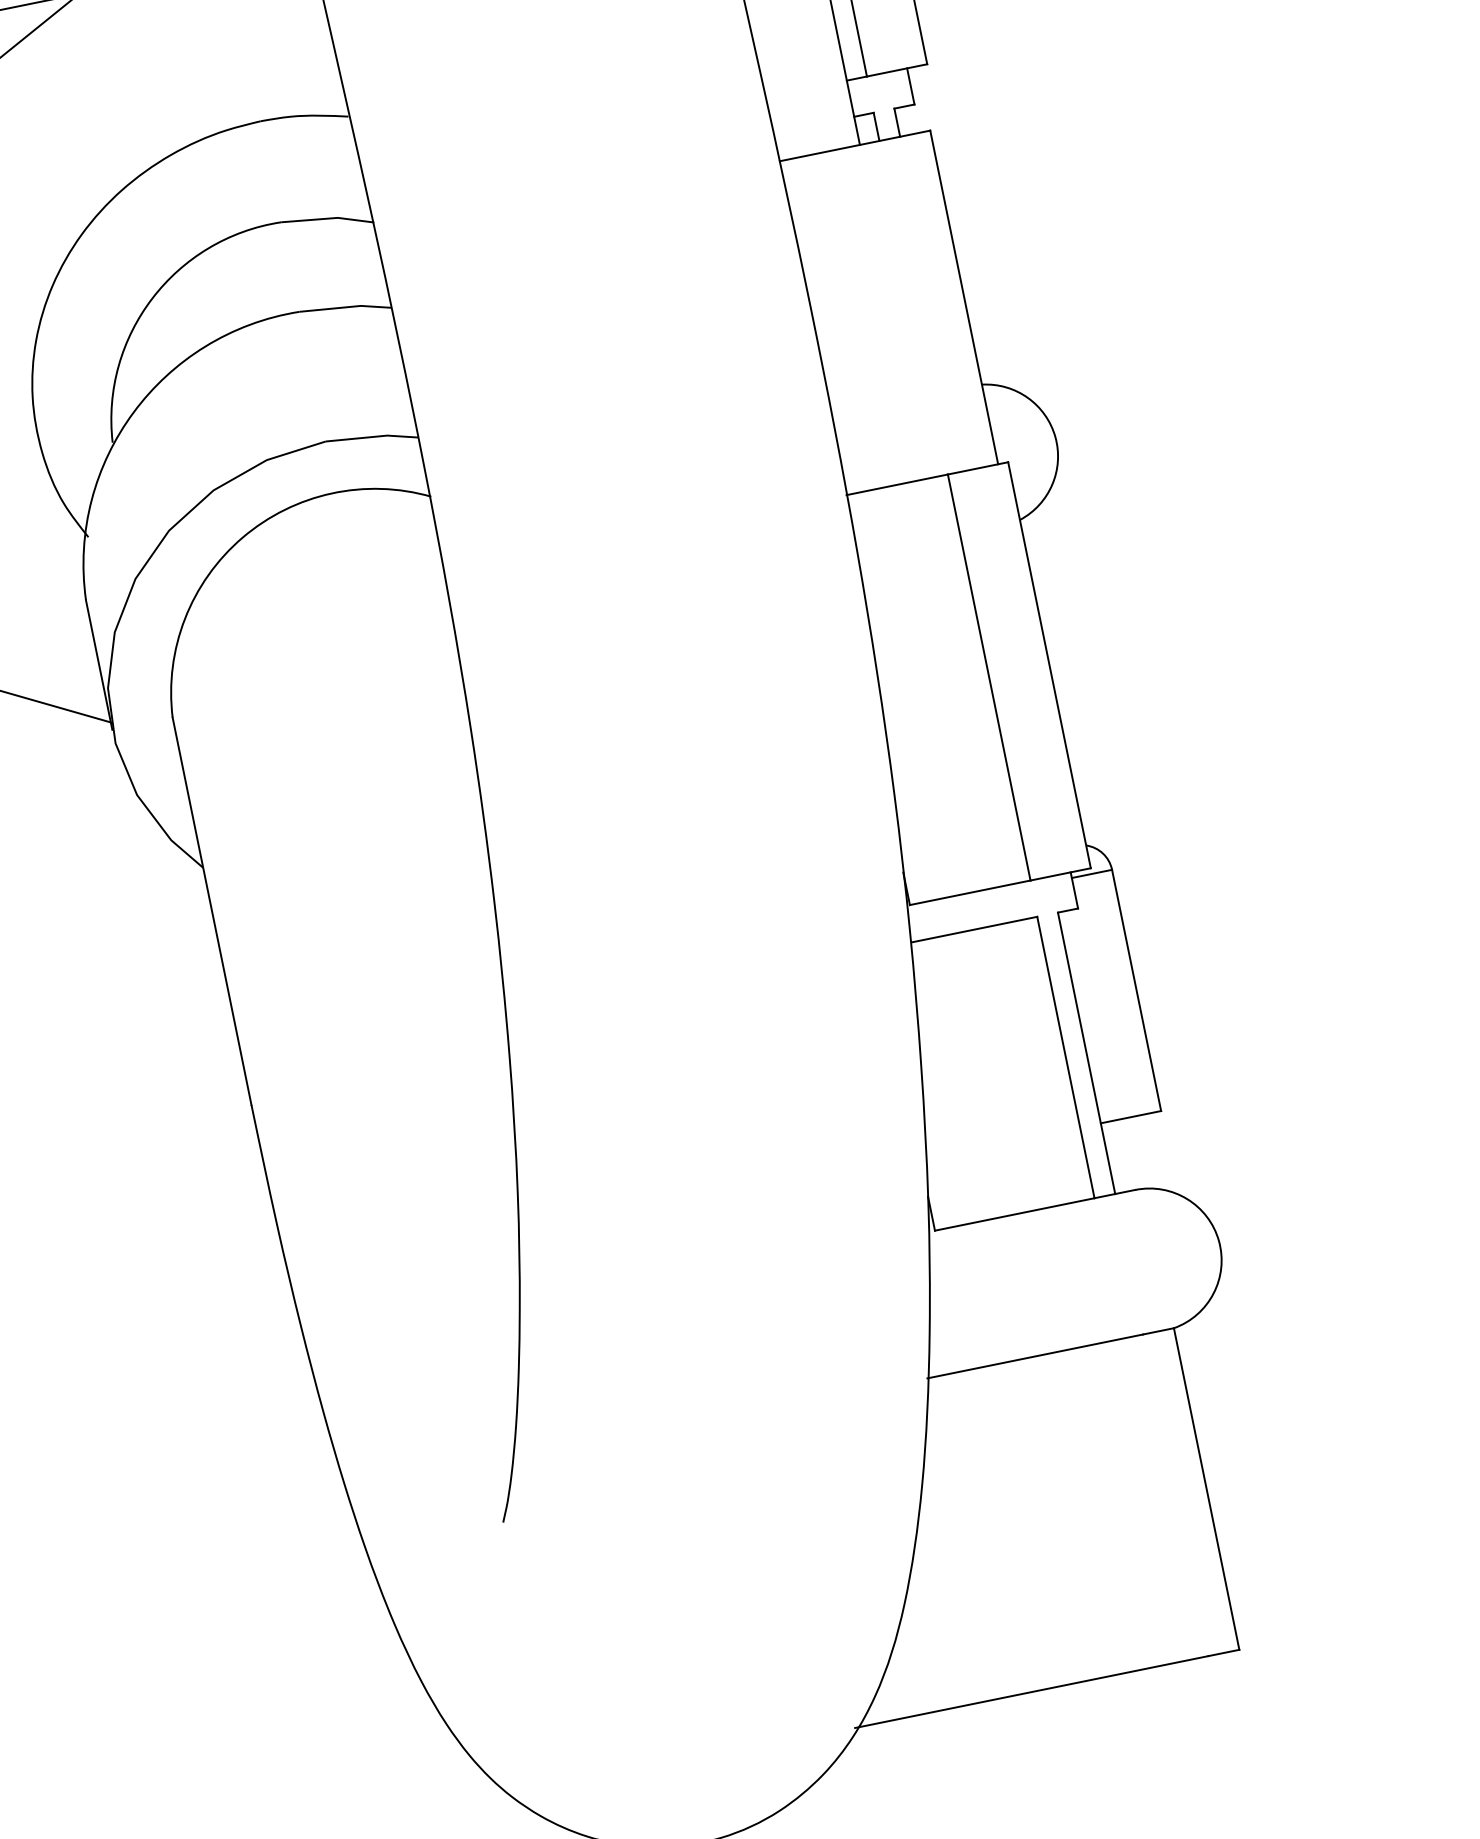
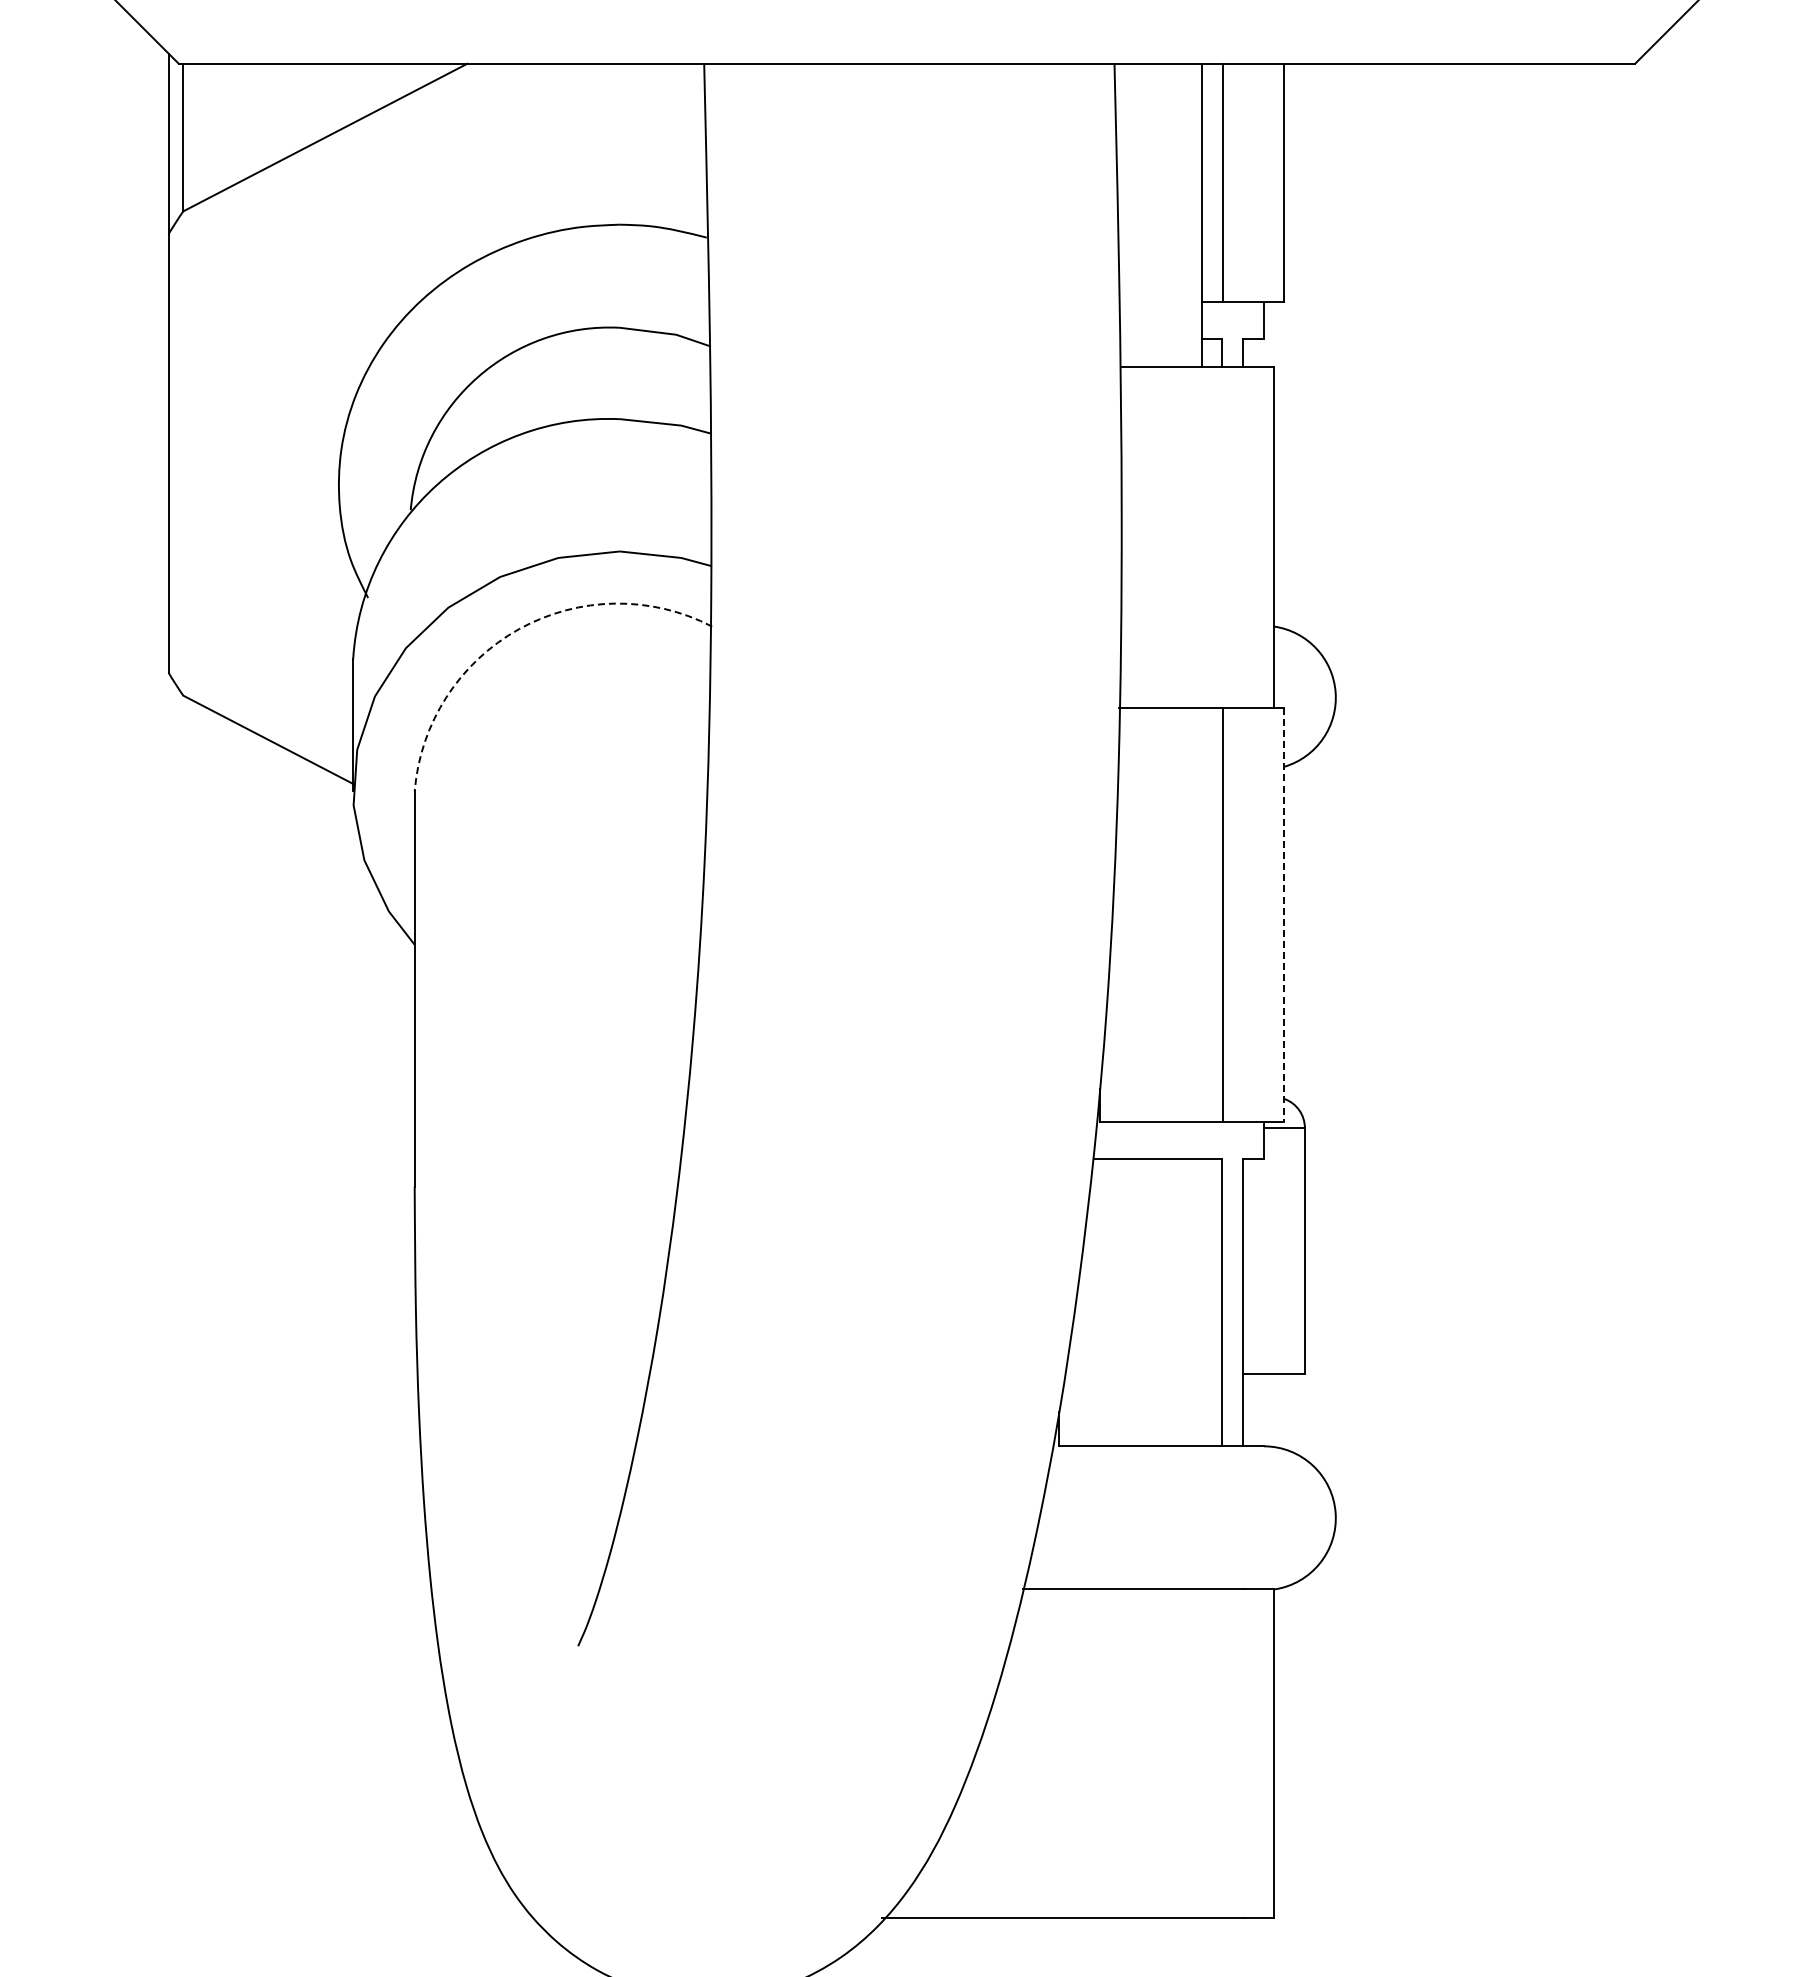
arc: (243, 537) -> (519, 629), solid -> dashed
line: (1049, 665) -> (1284, 915), solid -> dashed

